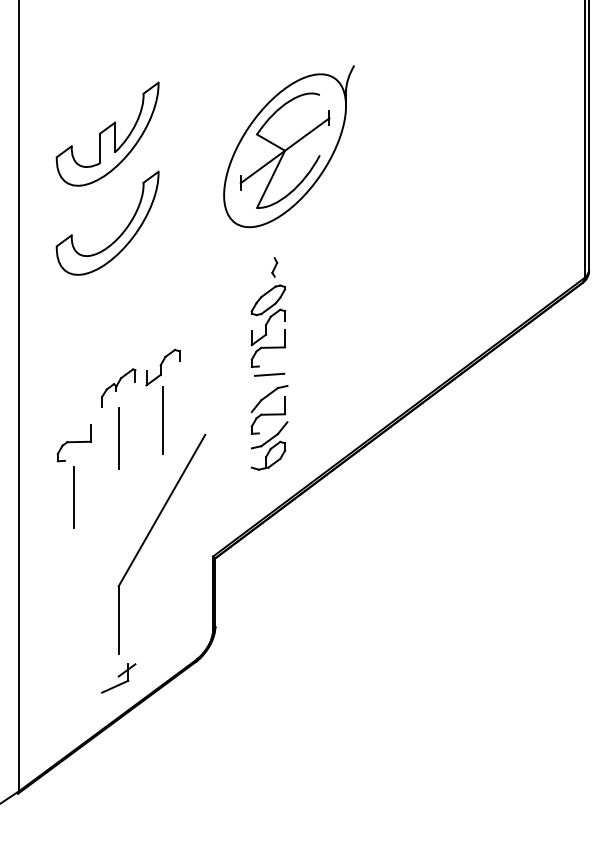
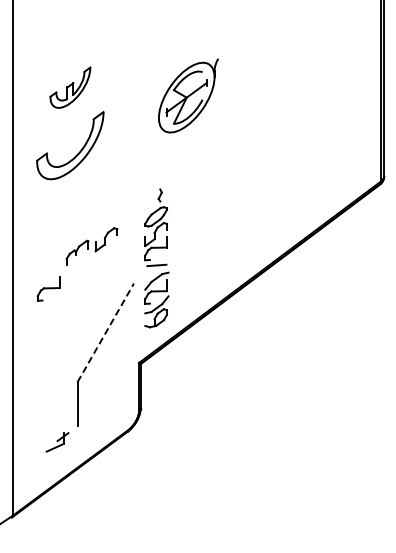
part: (107, 134) -> (70, 87), size x0.6
part: (288, 146) -> (188, 95), size x0.7
part: (268, 364) -> (156, 258), moved
line: (163, 420) -> (106, 274), removed
line: (118, 437) -> (77, 285), removed
line: (74, 497) -> (48, 324), removed
line: (161, 509) -> (105, 332), solid -> dashed
part: (118, 678) -> (57, 442), moved

